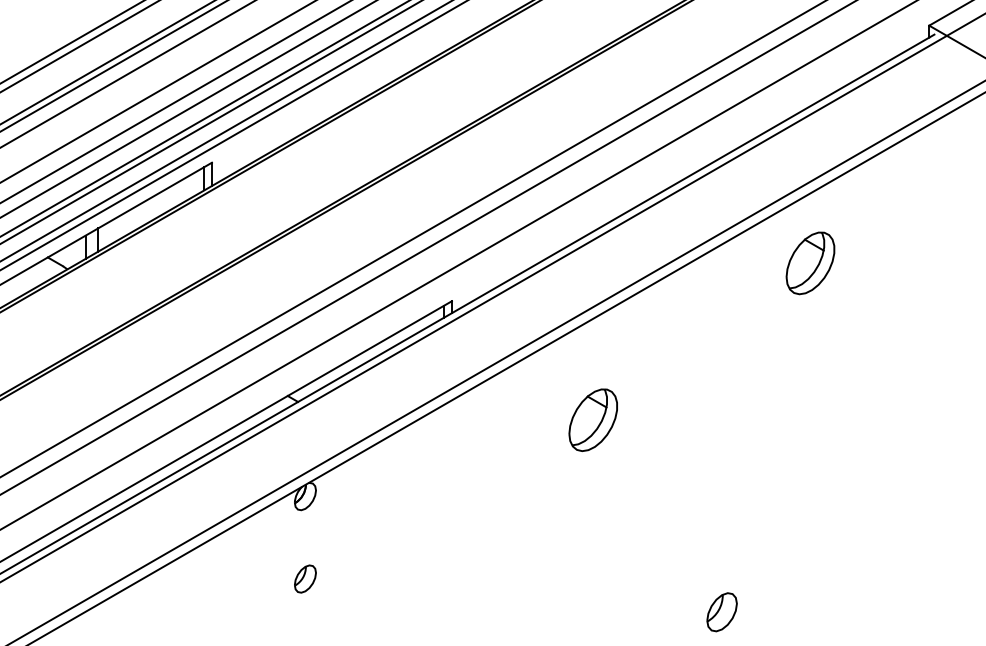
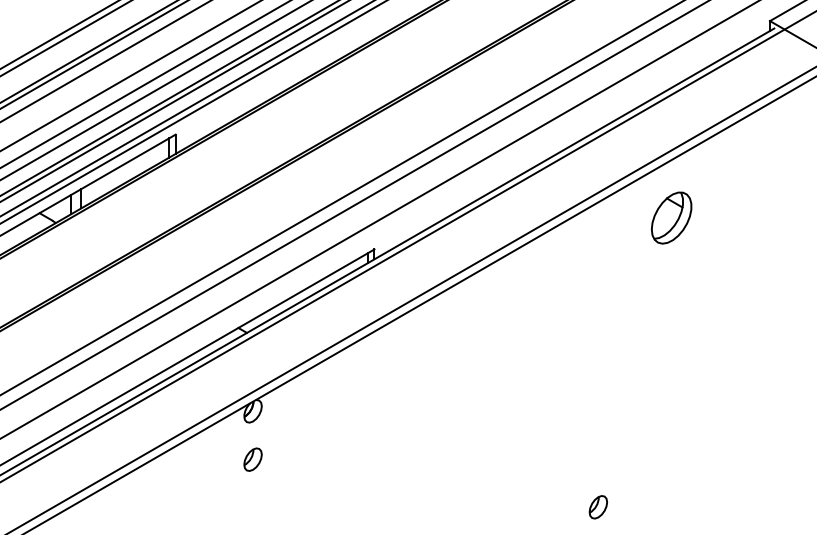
part: (593, 419) -> (491, 347), removed
part: (304, 578) -> (252, 459), moved
part: (722, 612) -> (598, 507), size x0.71

